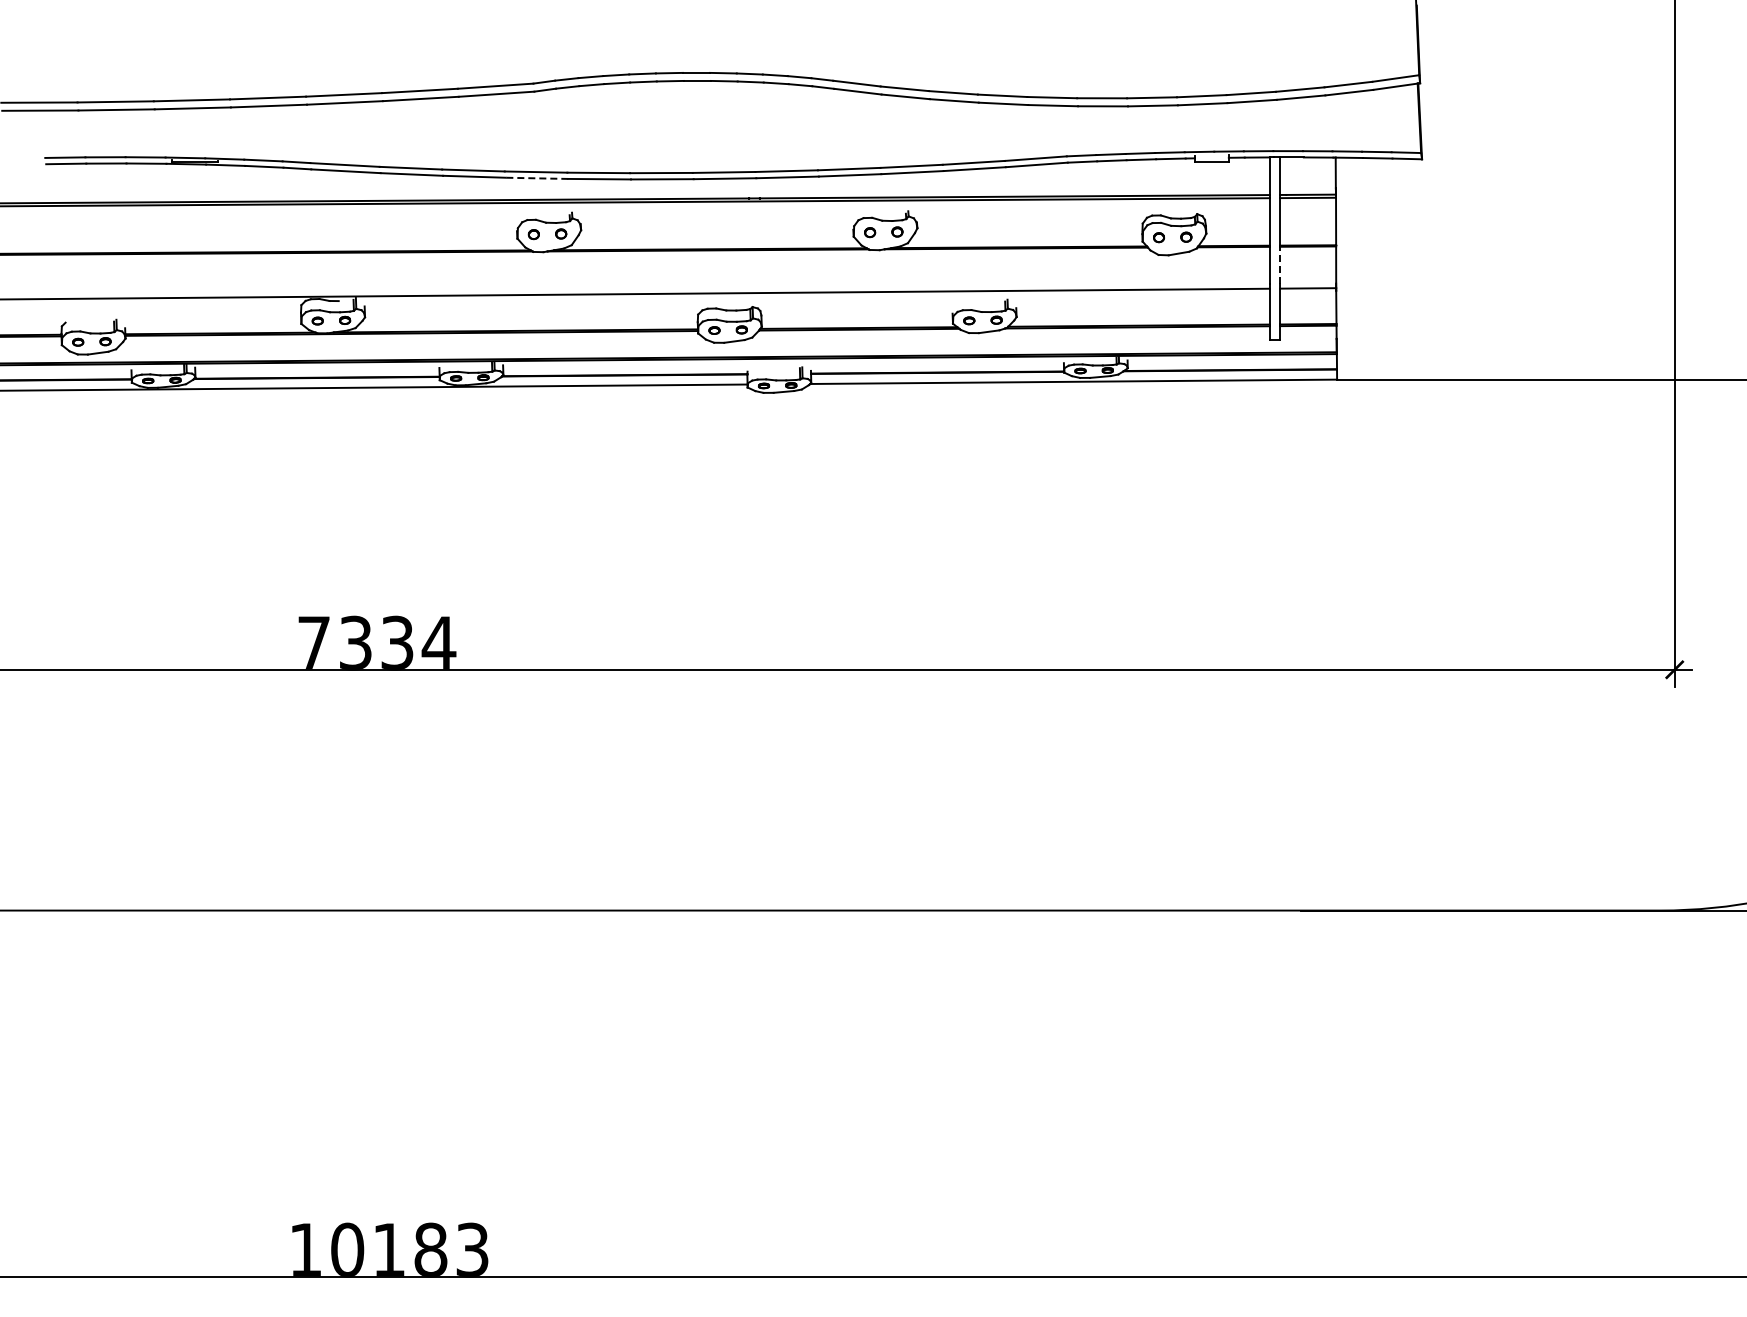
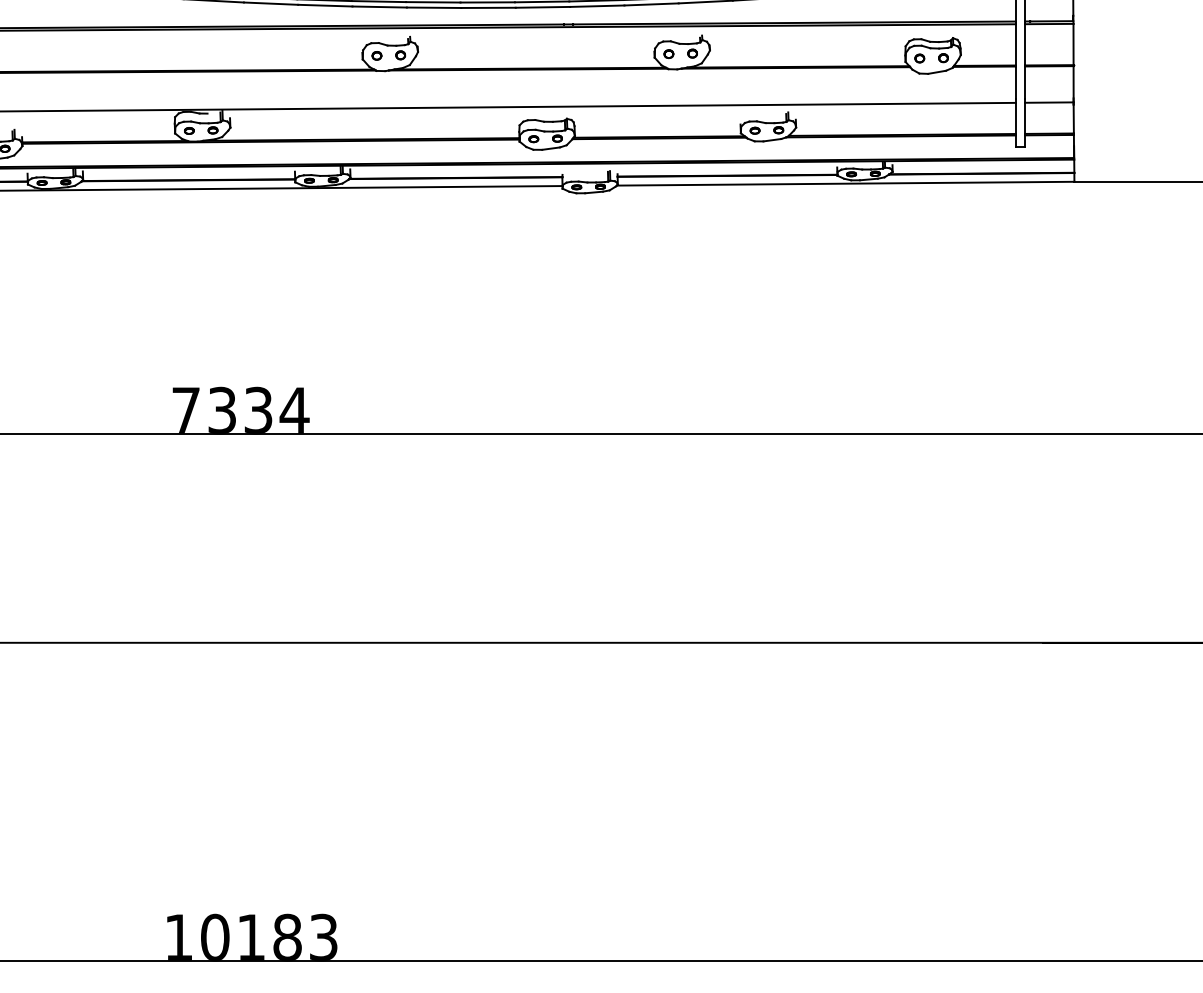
line: (536, 178) -> (379, 7), dashed -> solid
line: (1280, 265) -> (1025, 82), dashed -> solid

